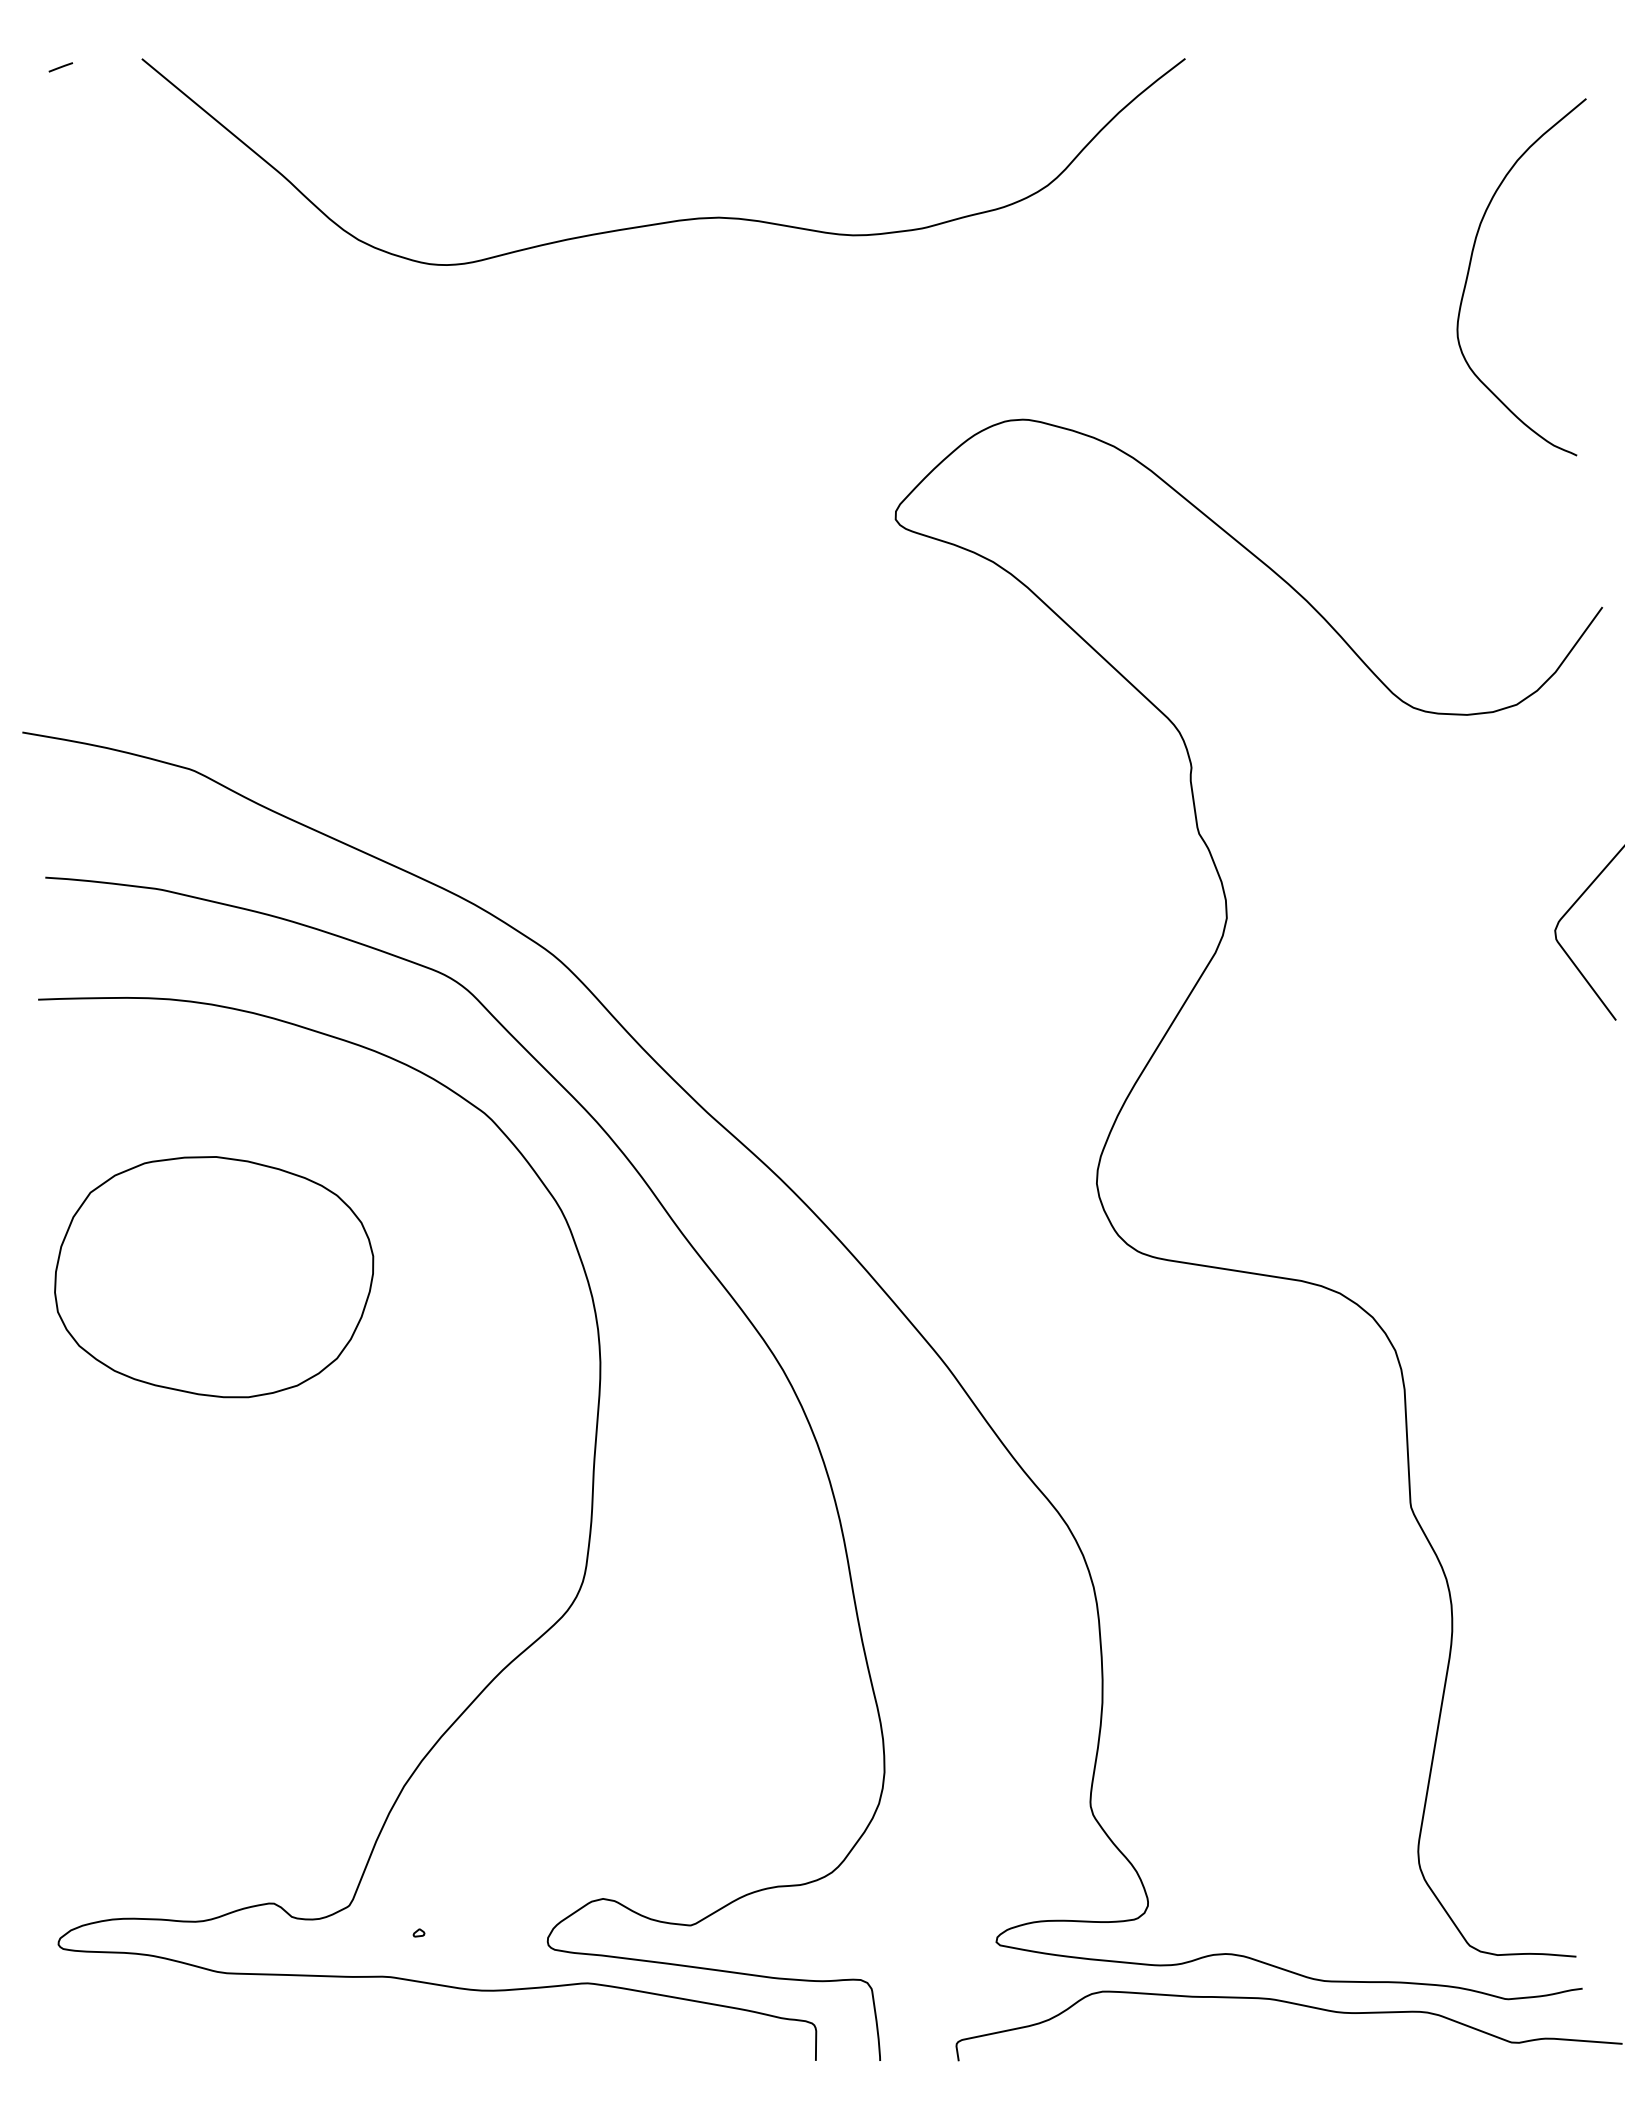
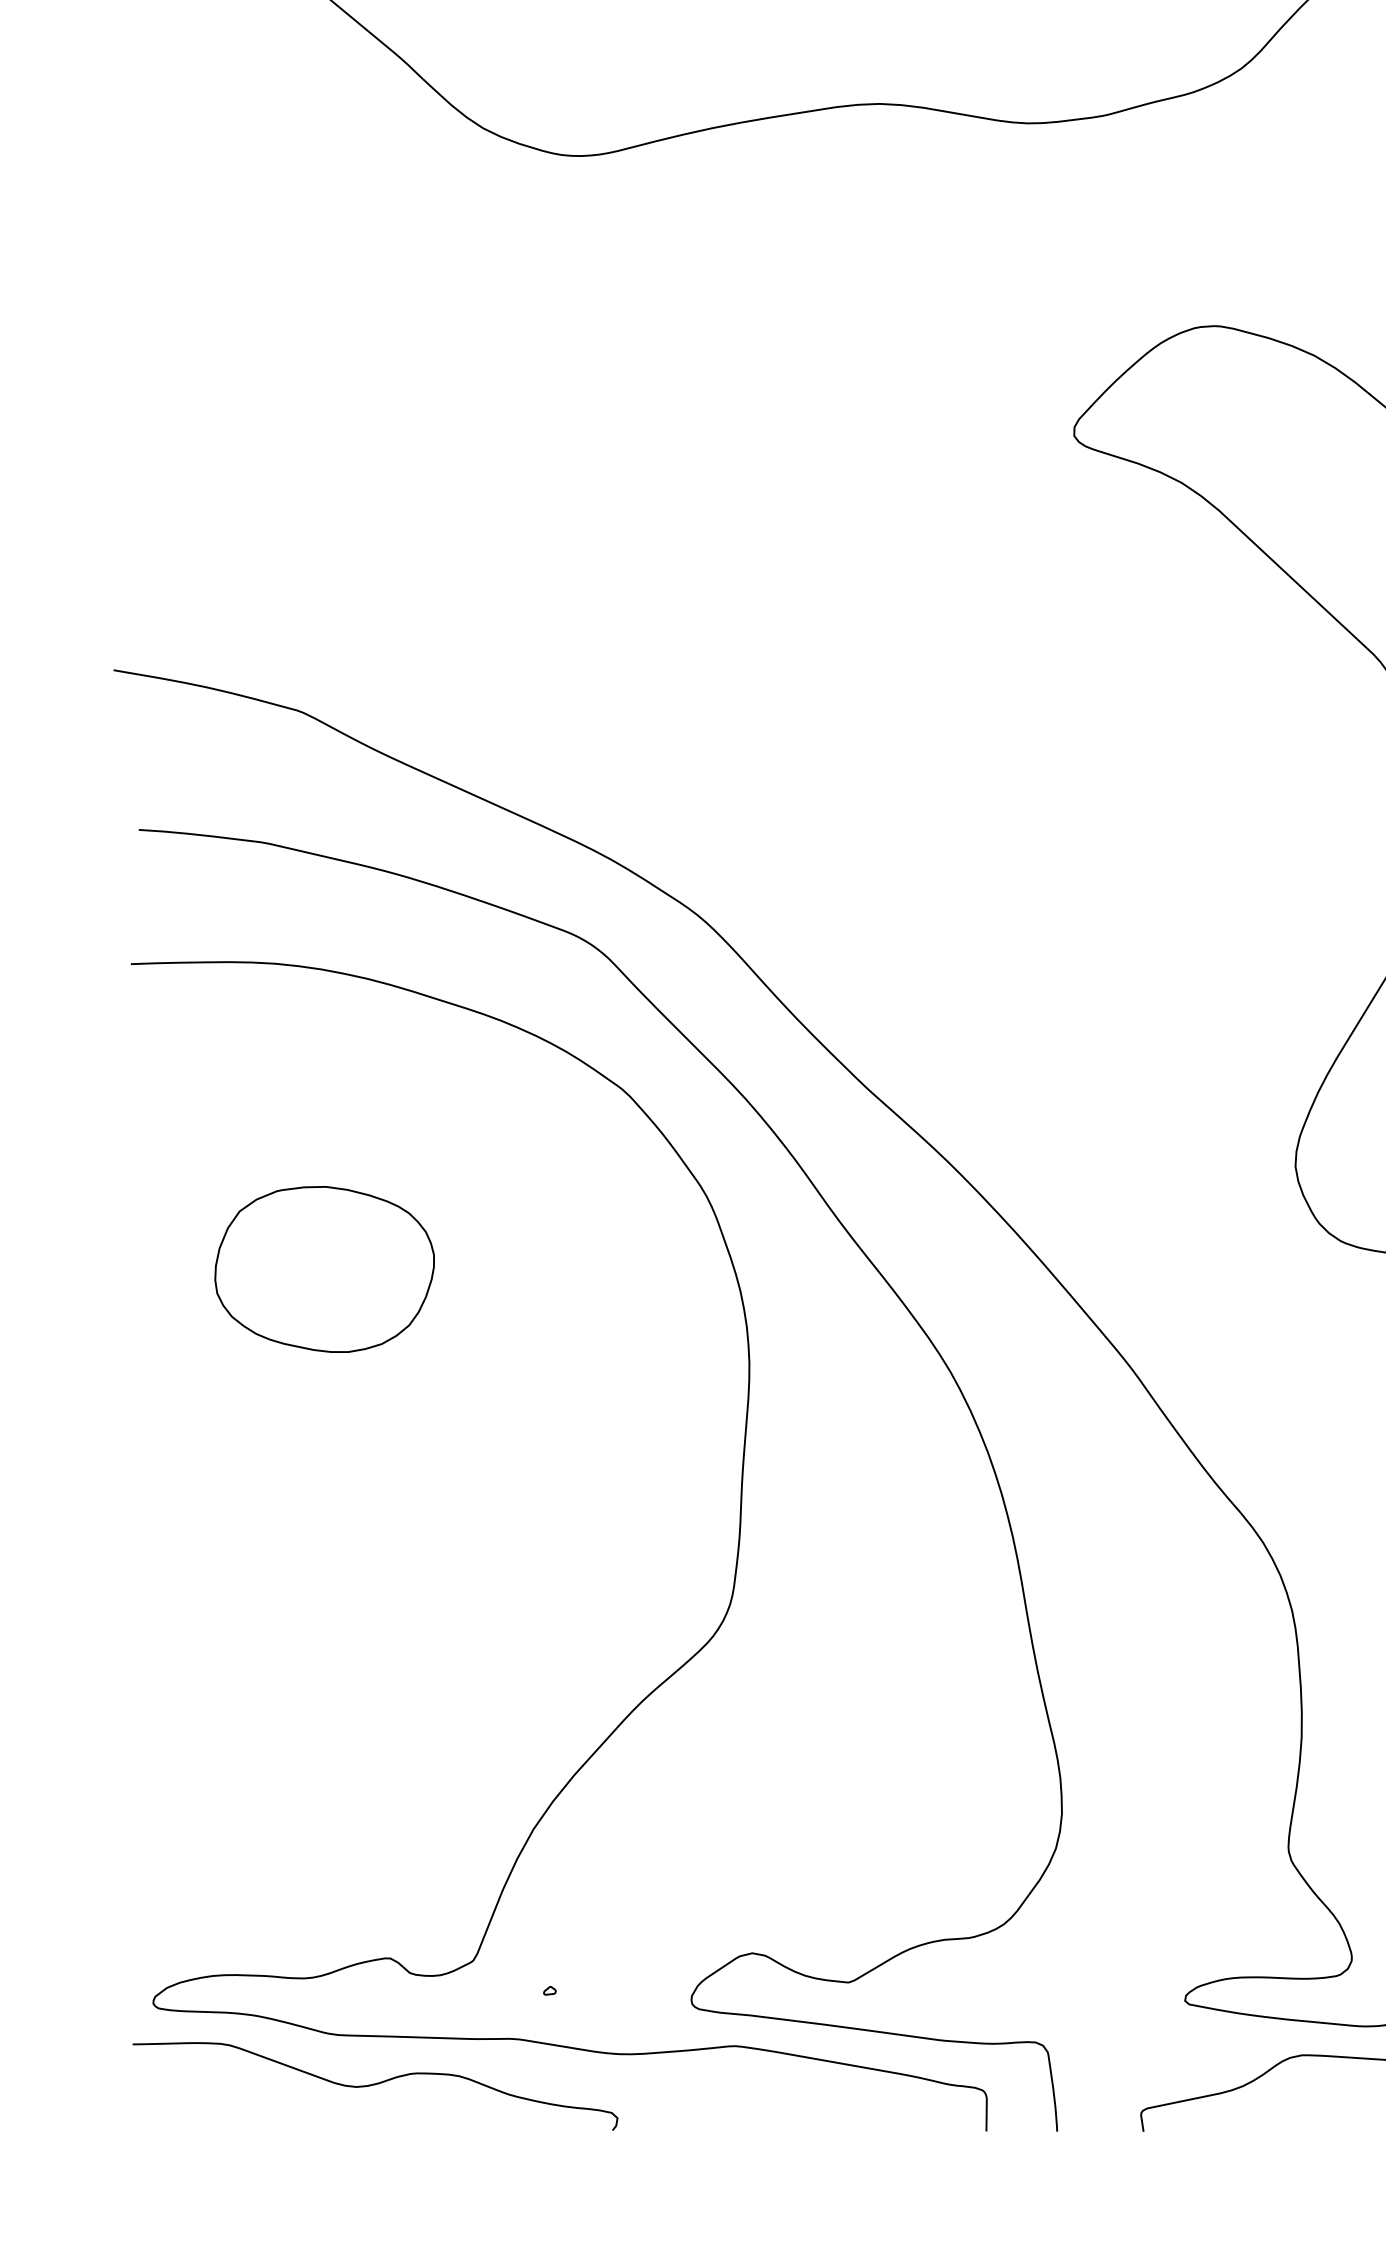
part: (214, 1277) -> (324, 1269), size x0.62
curve: (260, 2018) -> (375, 2084), added

